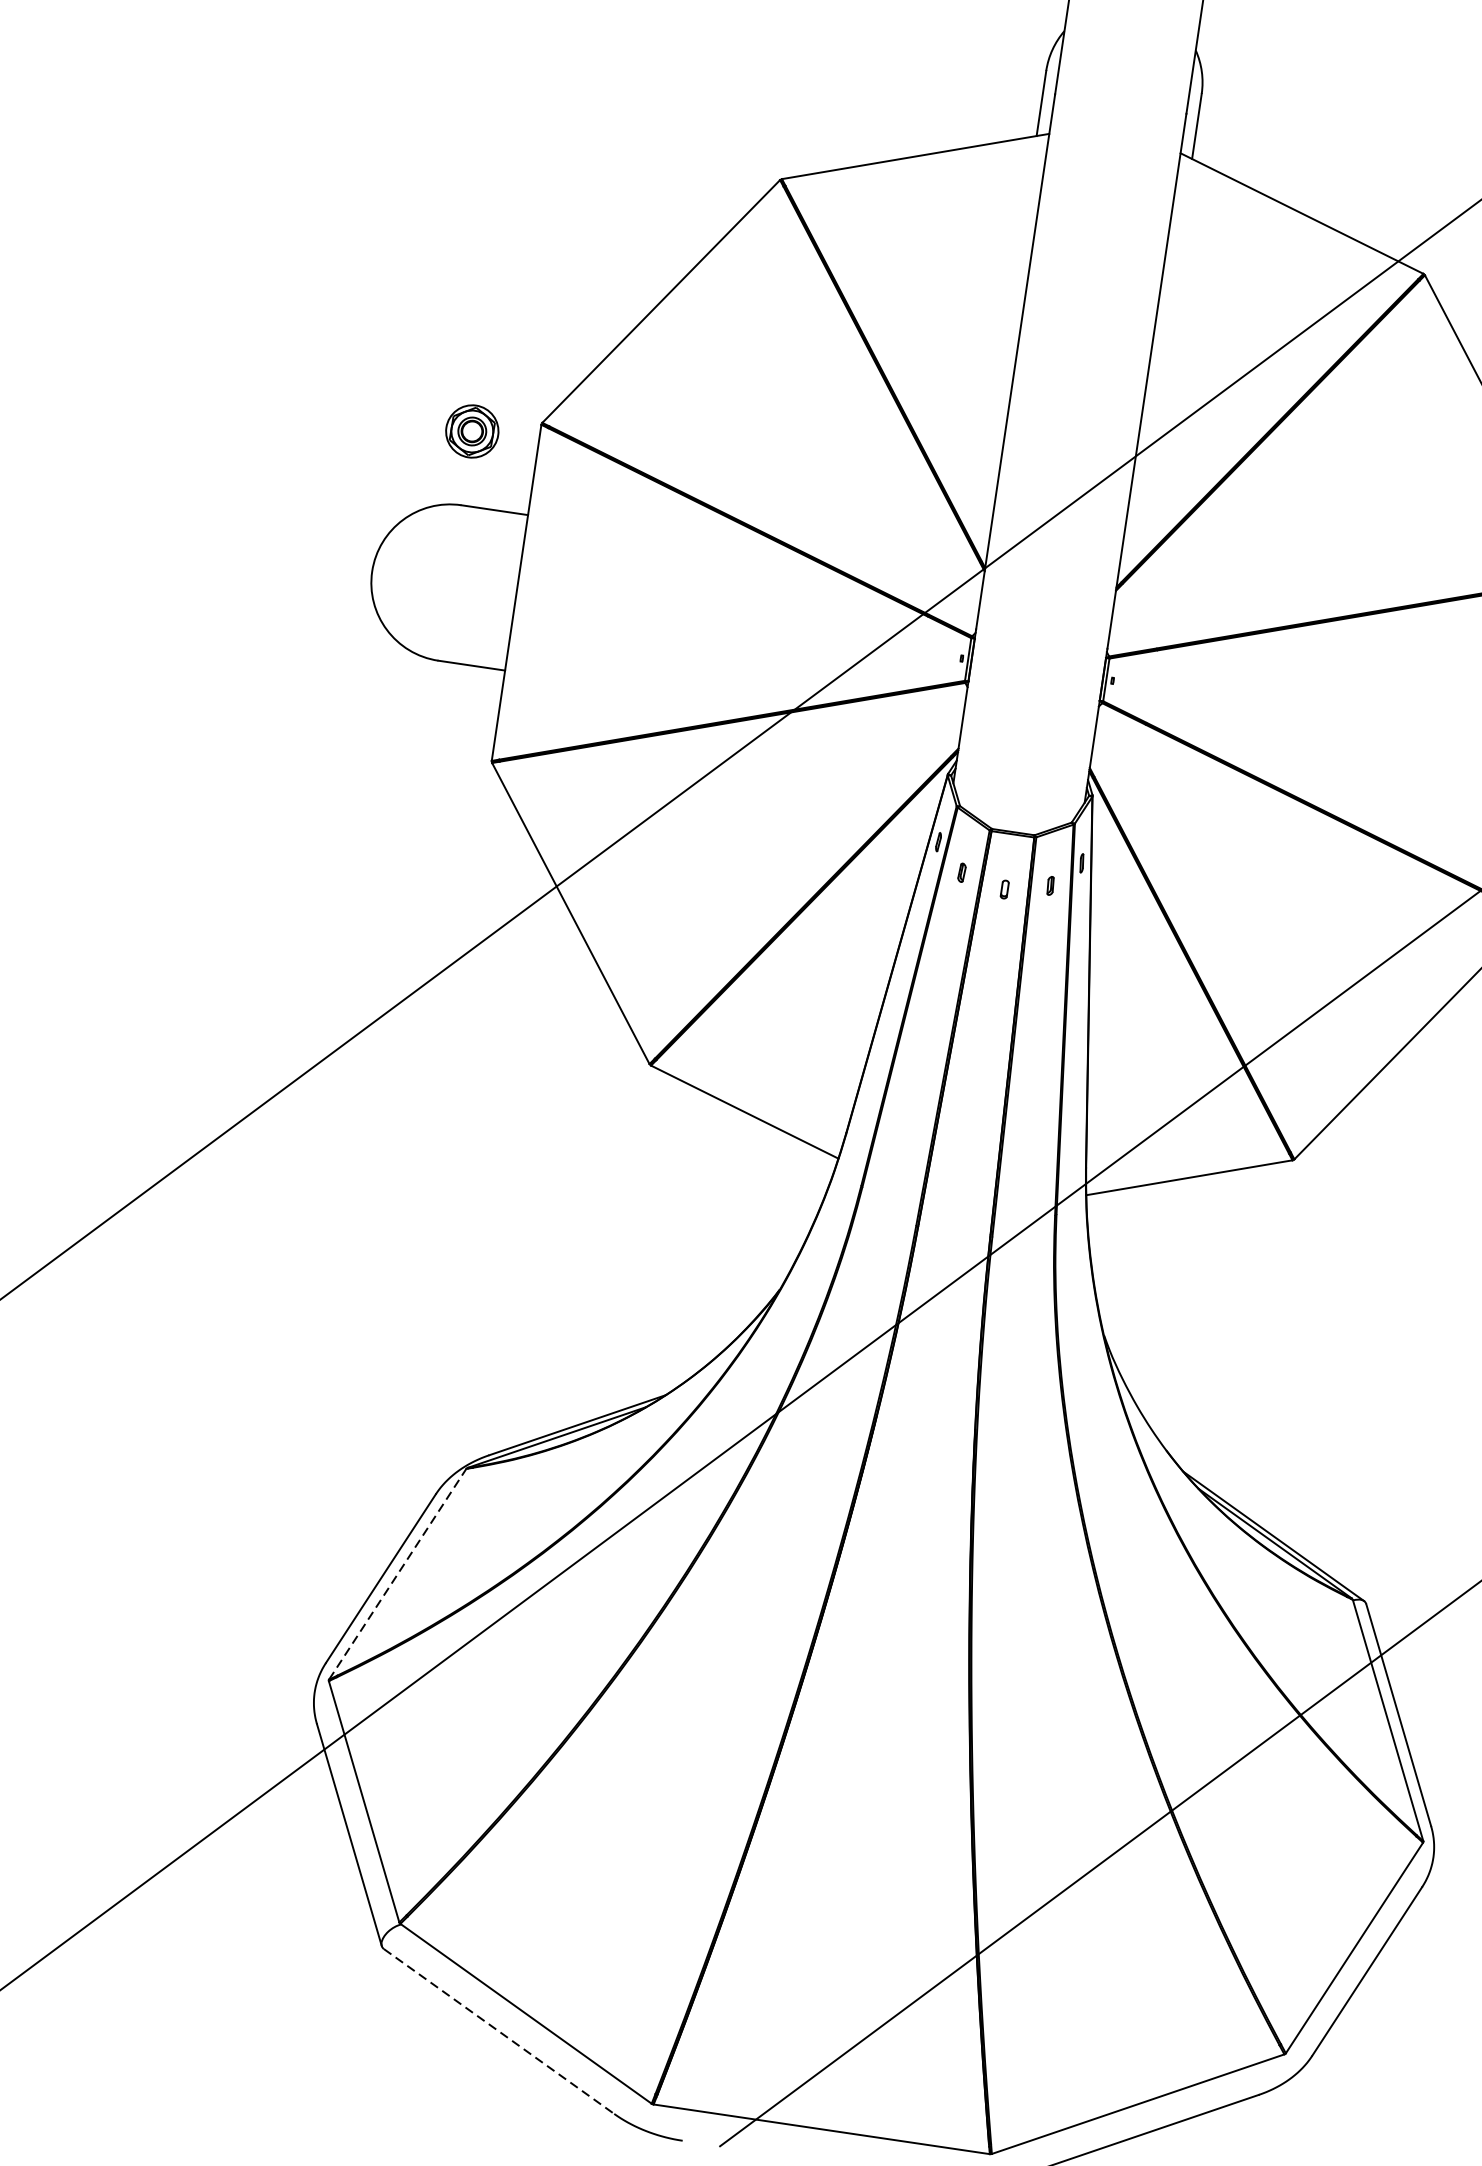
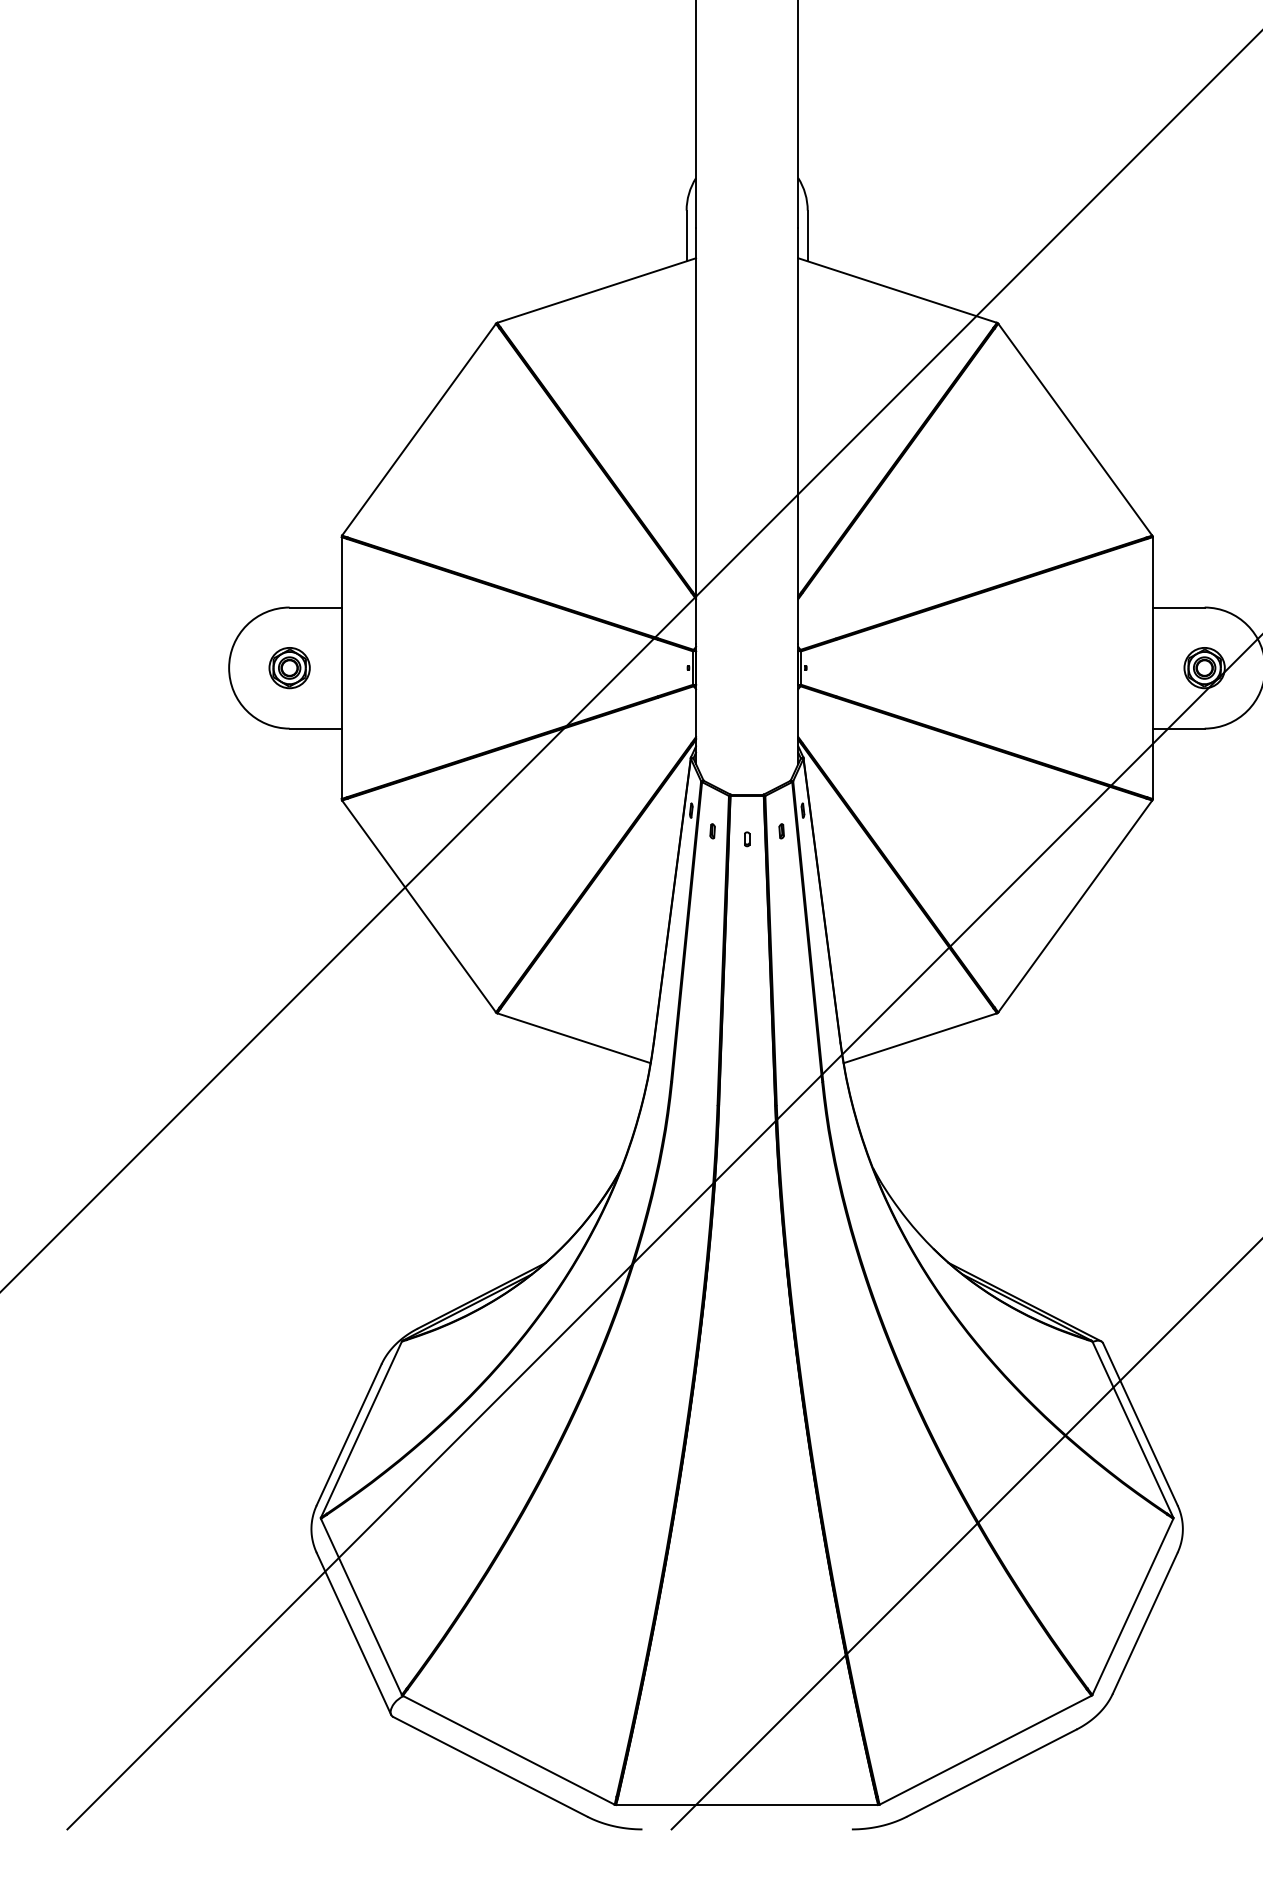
part: (472, 432) -> (289, 668), moved
line: (397, 1574) -> (361, 1429), dashed -> solid
line: (499, 2032) -> (490, 1767), dashed -> solid

